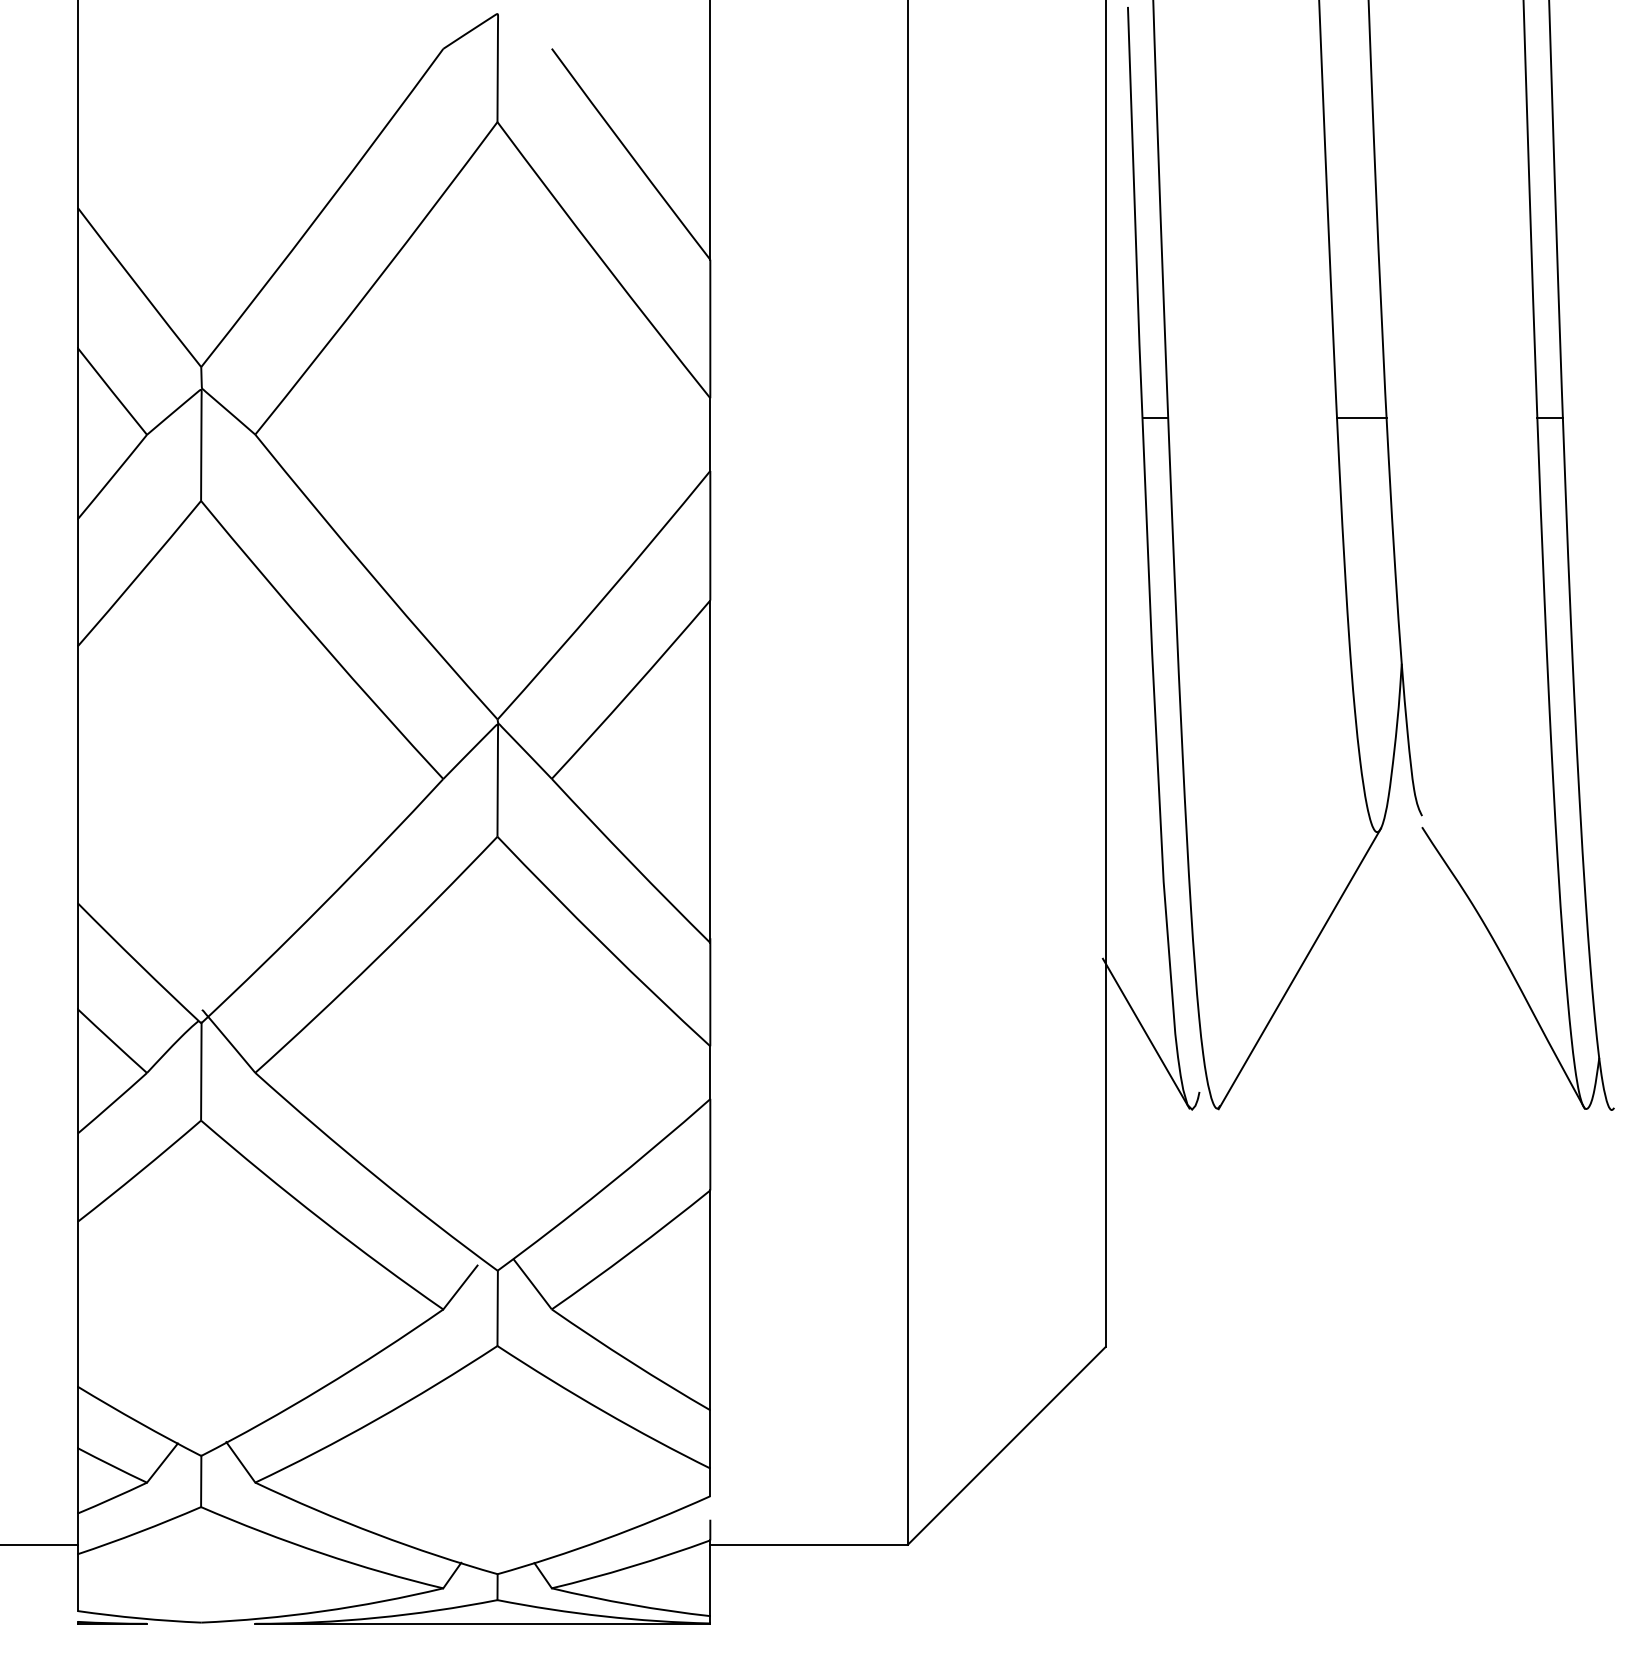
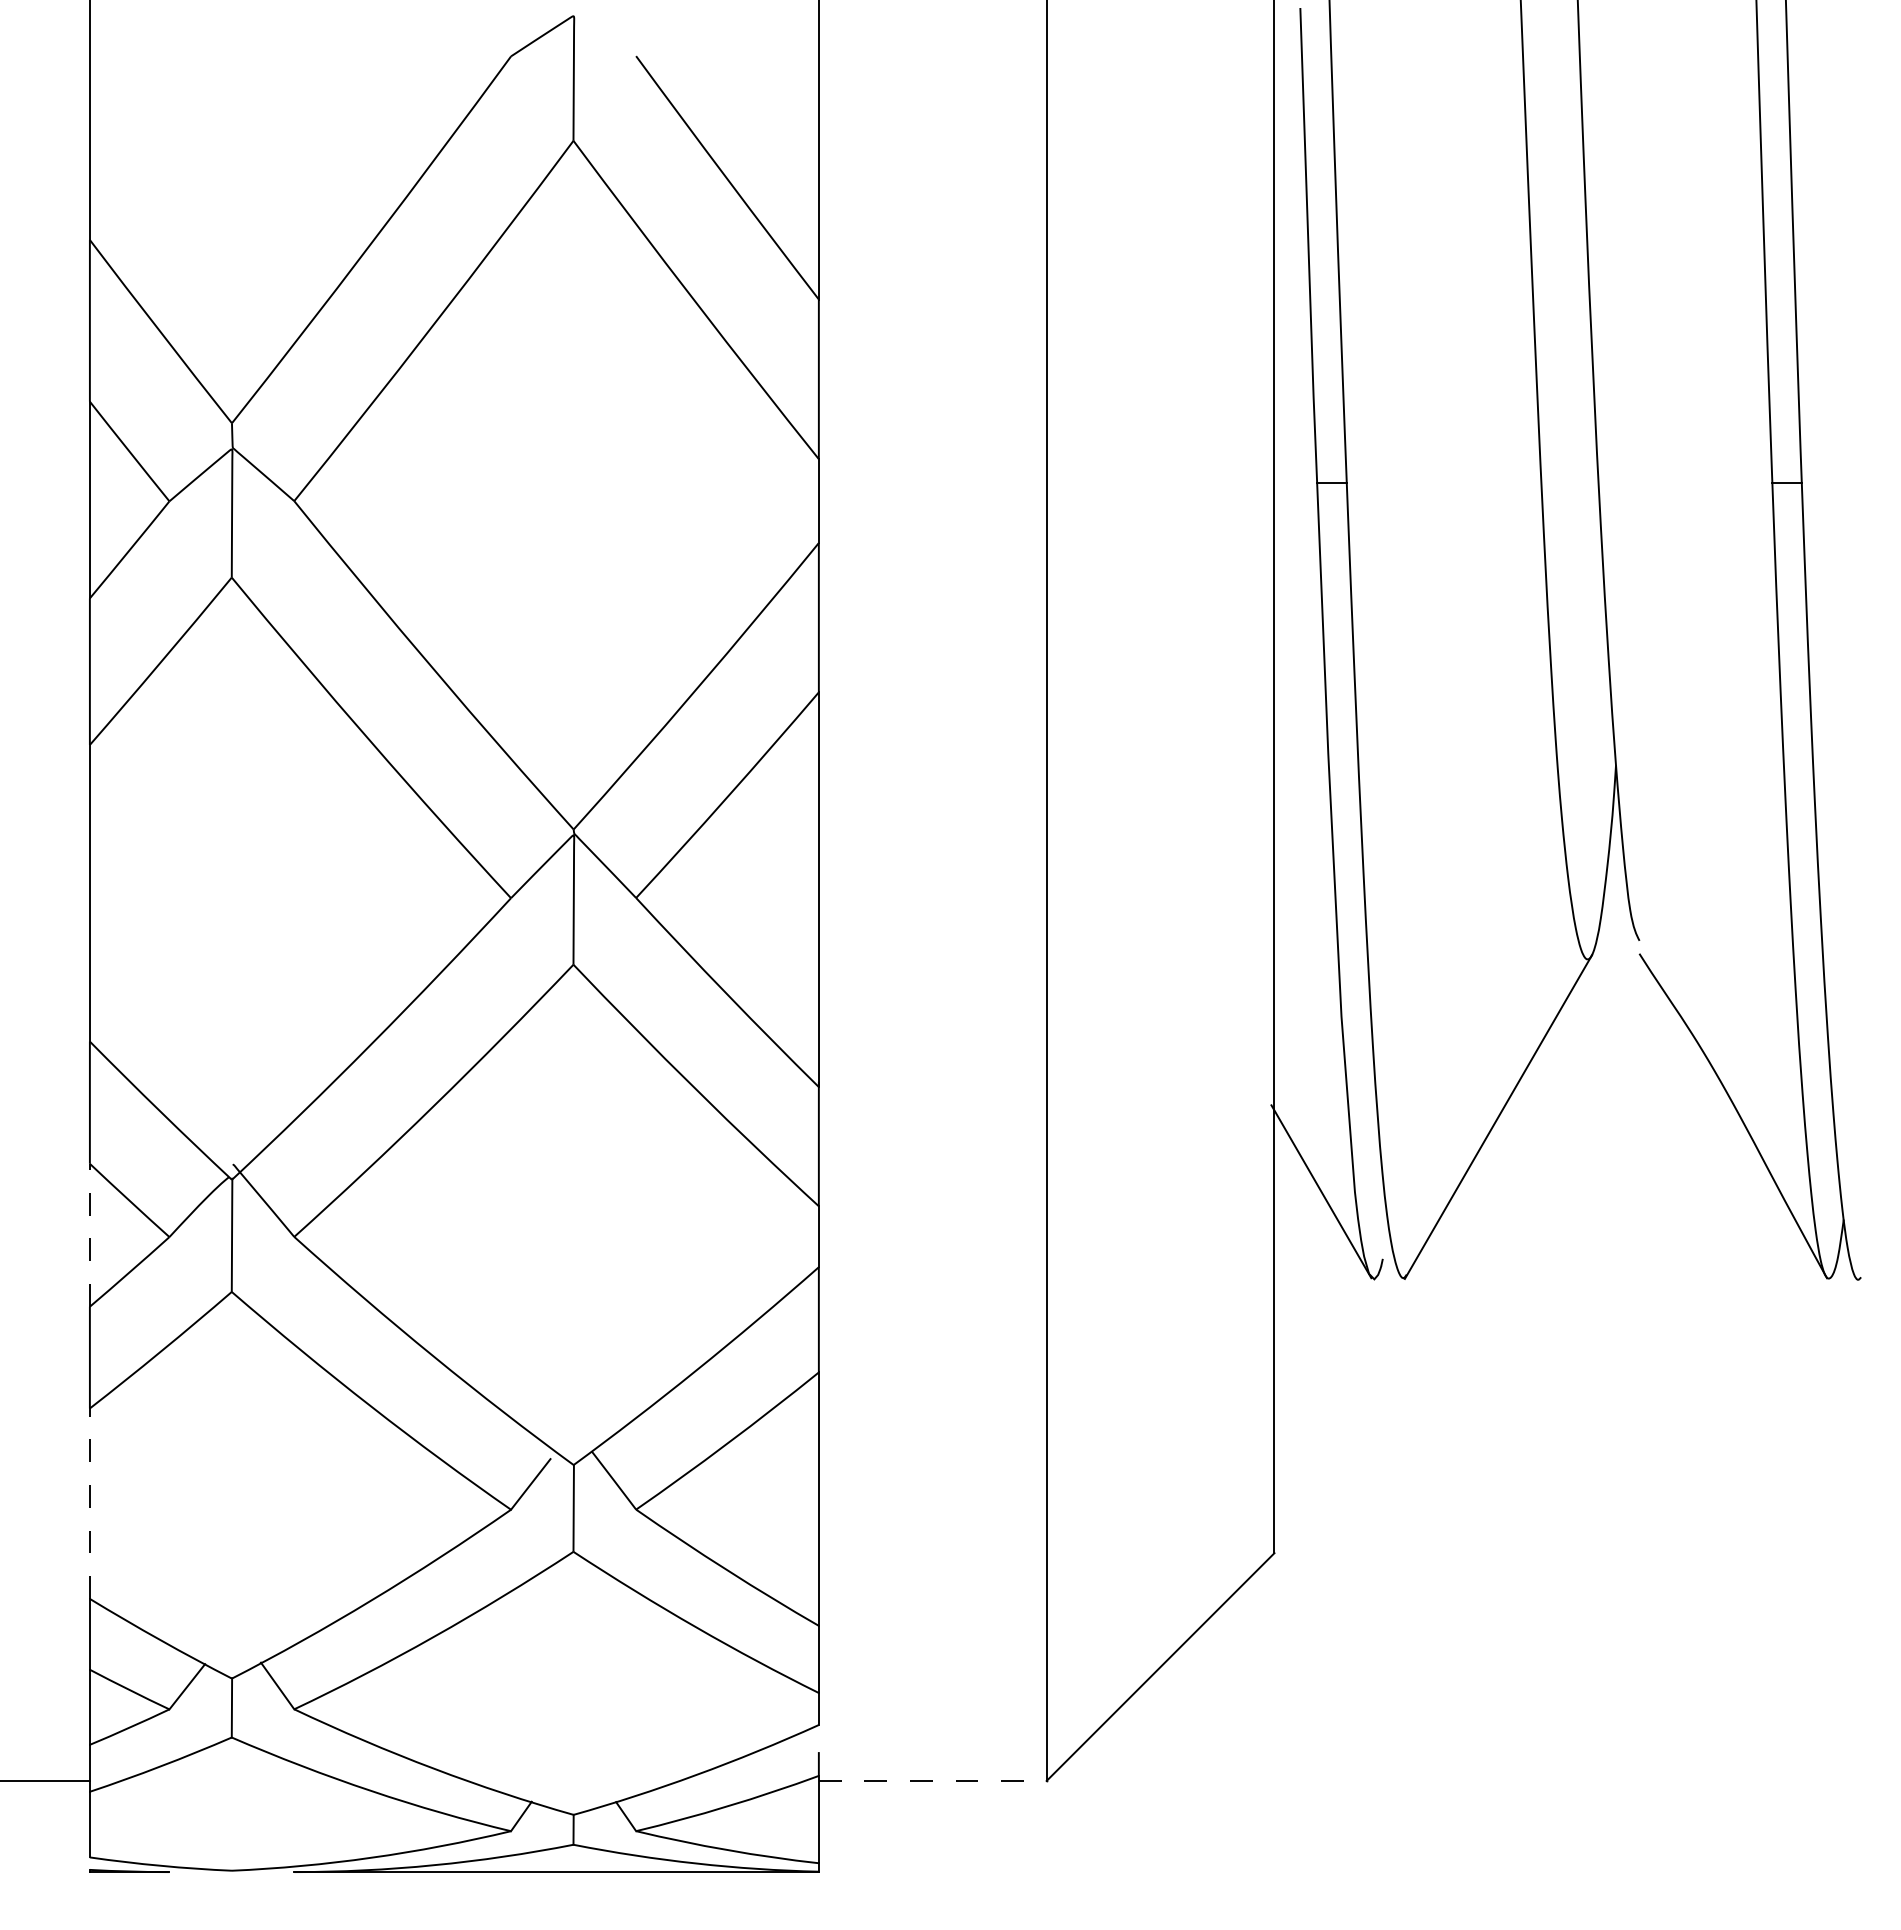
line: (1361, 418) -> (1569, 482), removed
line: (77, 1070) -> (89, 1234), solid -> dashed
line: (77, 1304) -> (89, 1503), solid -> dashed
line: (808, 1544) -> (932, 1780), solid -> dashed

